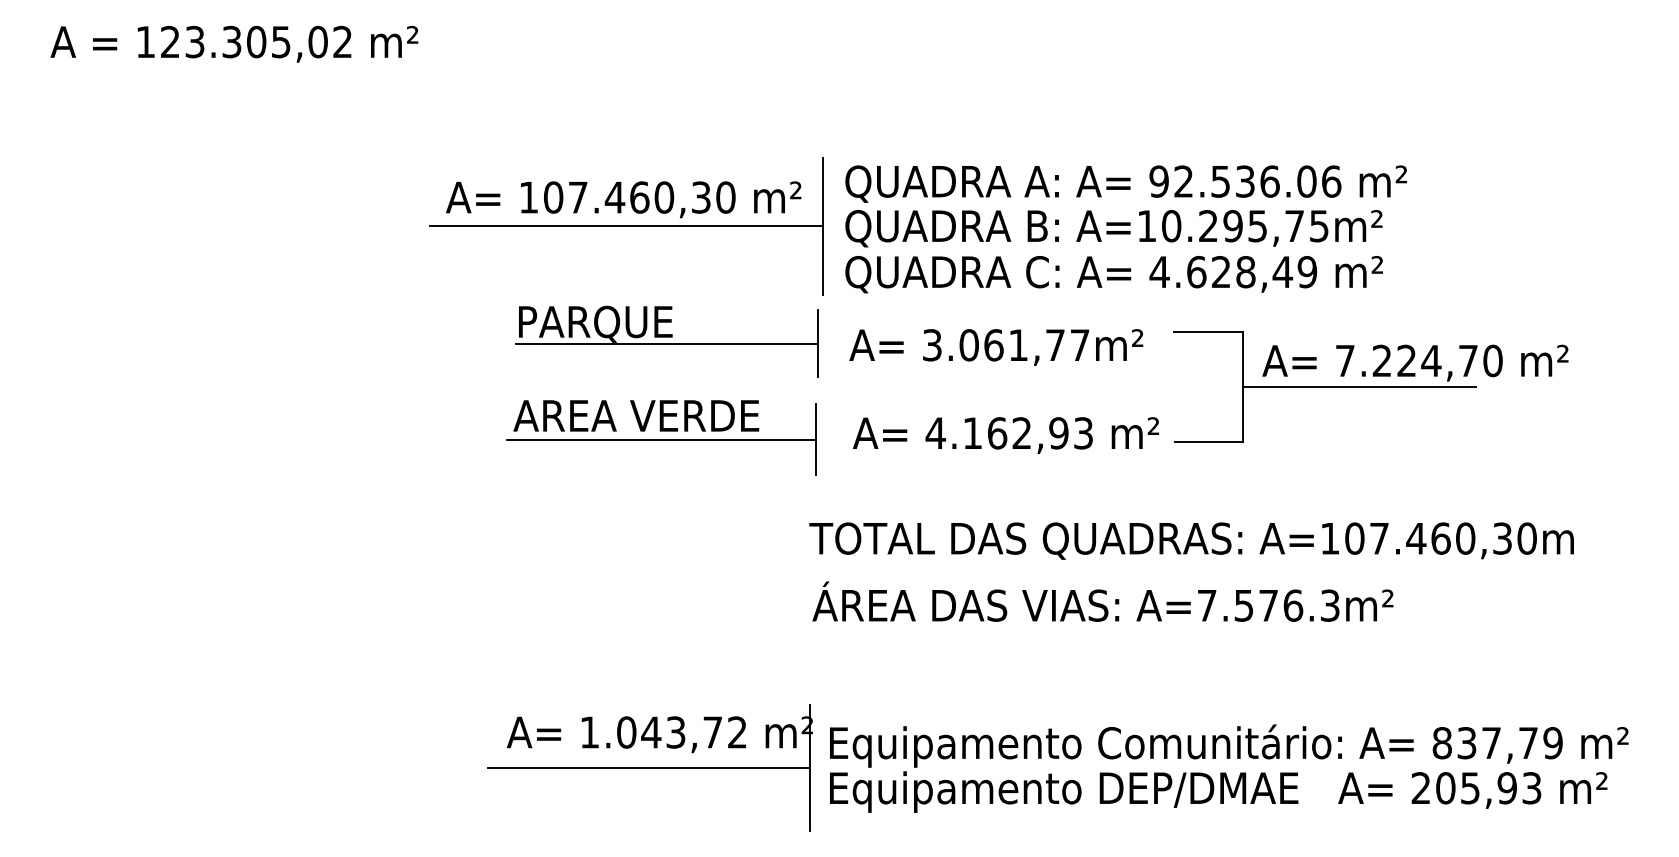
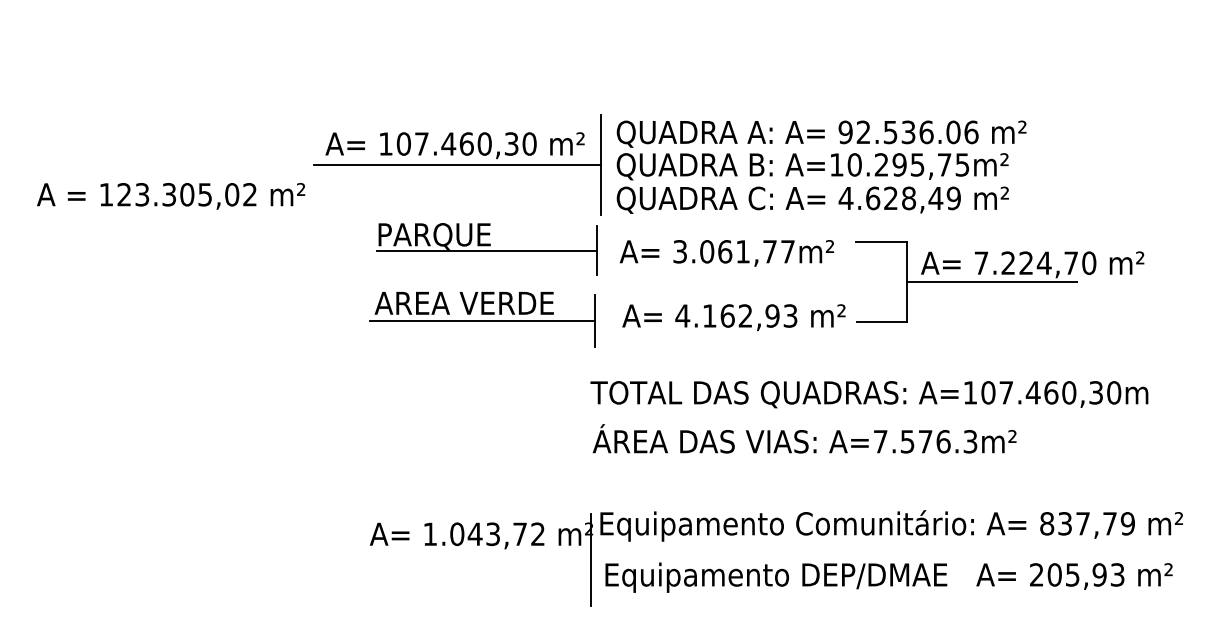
text: (234, 43) -> (171, 195), moved
text: (1229, 745) -> (891, 525), moved
line: (648, 768) -> (473, 560), removed

